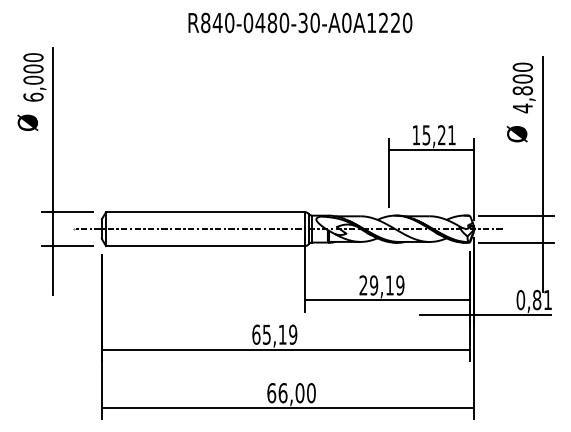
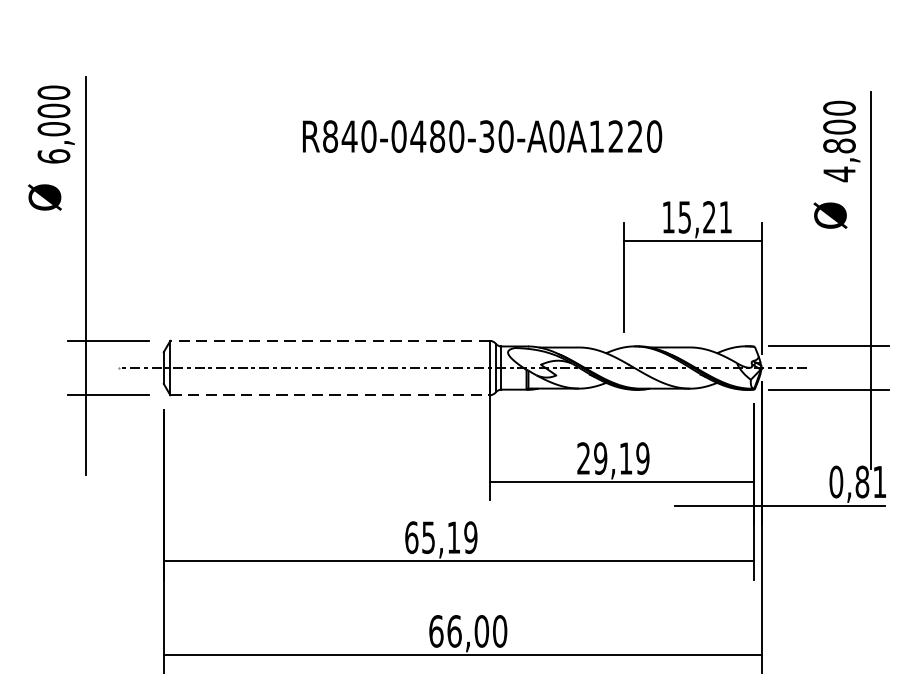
text: (300, 22) -> (482, 135), moved
line: (205, 212) -> (330, 341), solid -> dashed
line: (205, 246) -> (330, 395), solid -> dashed

